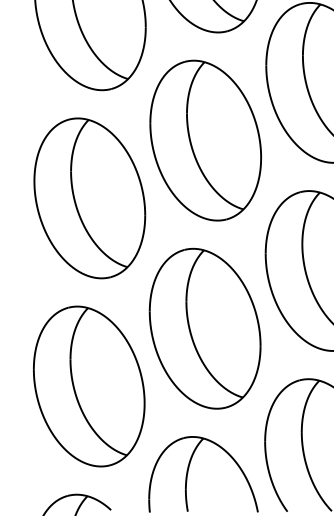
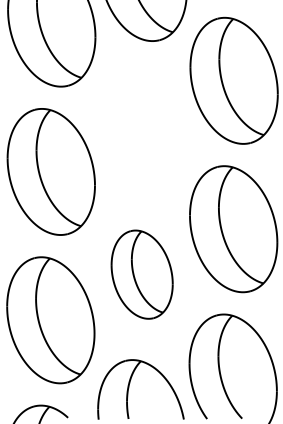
part: (205, 140) -> (142, 126), removed
part: (204, 328) -> (141, 274), size x0.7

